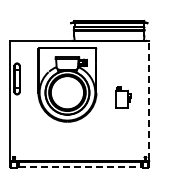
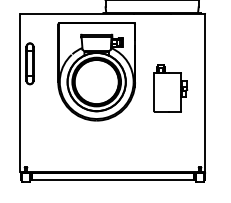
part: (123, 97) -> (170, 88), size x1.67
line: (149, 100) -> (205, 92), dashed -> solid
line: (79, 166) -> (112, 179), dashed -> solid

